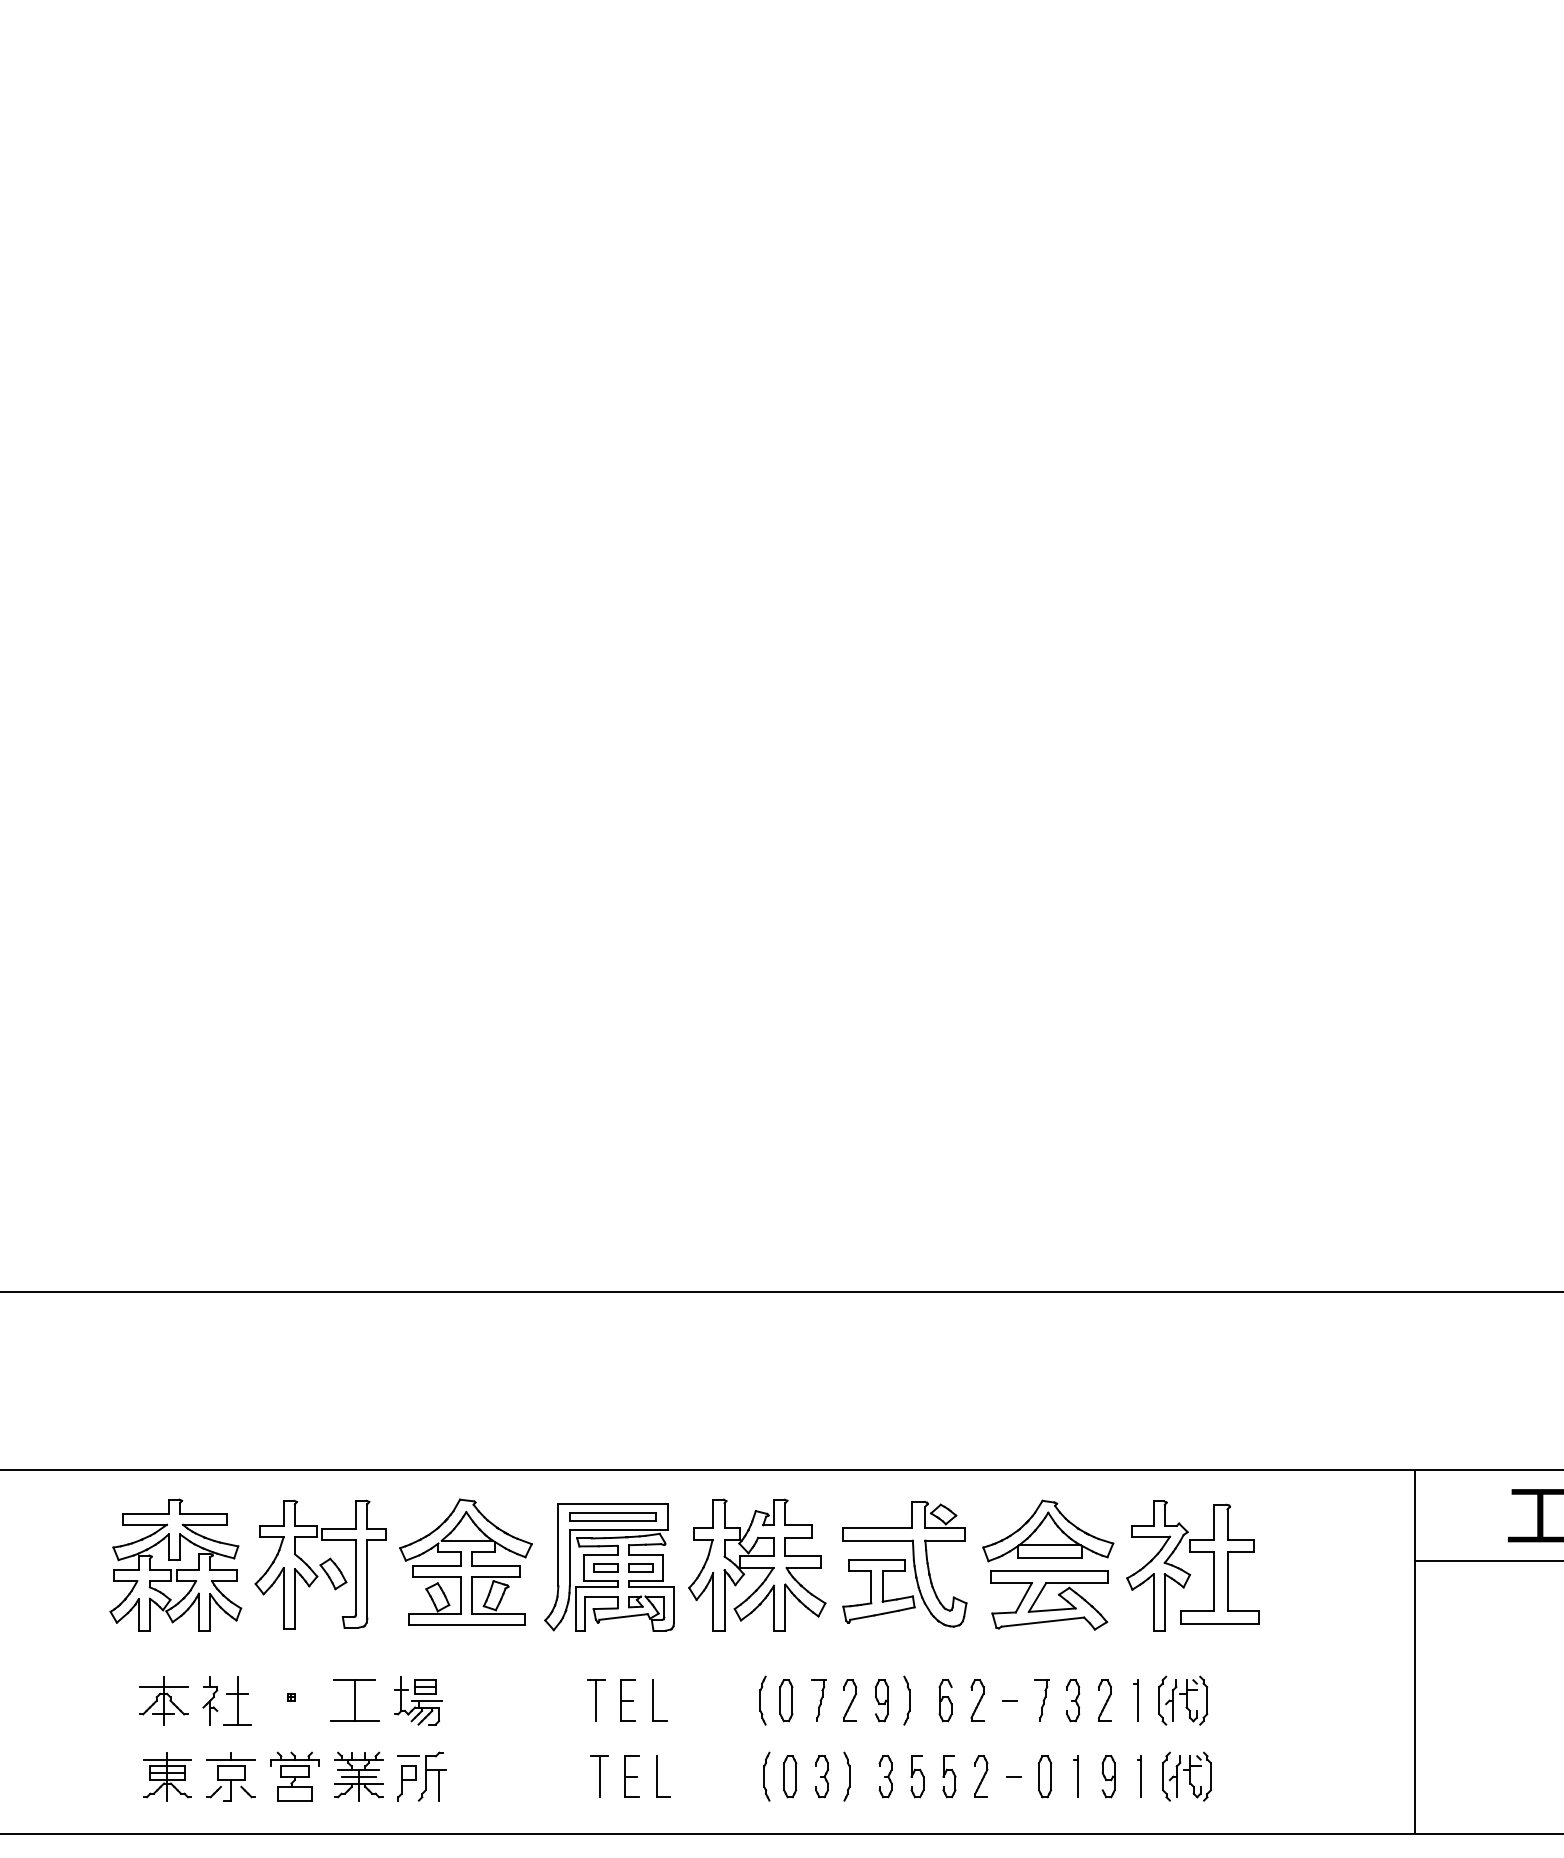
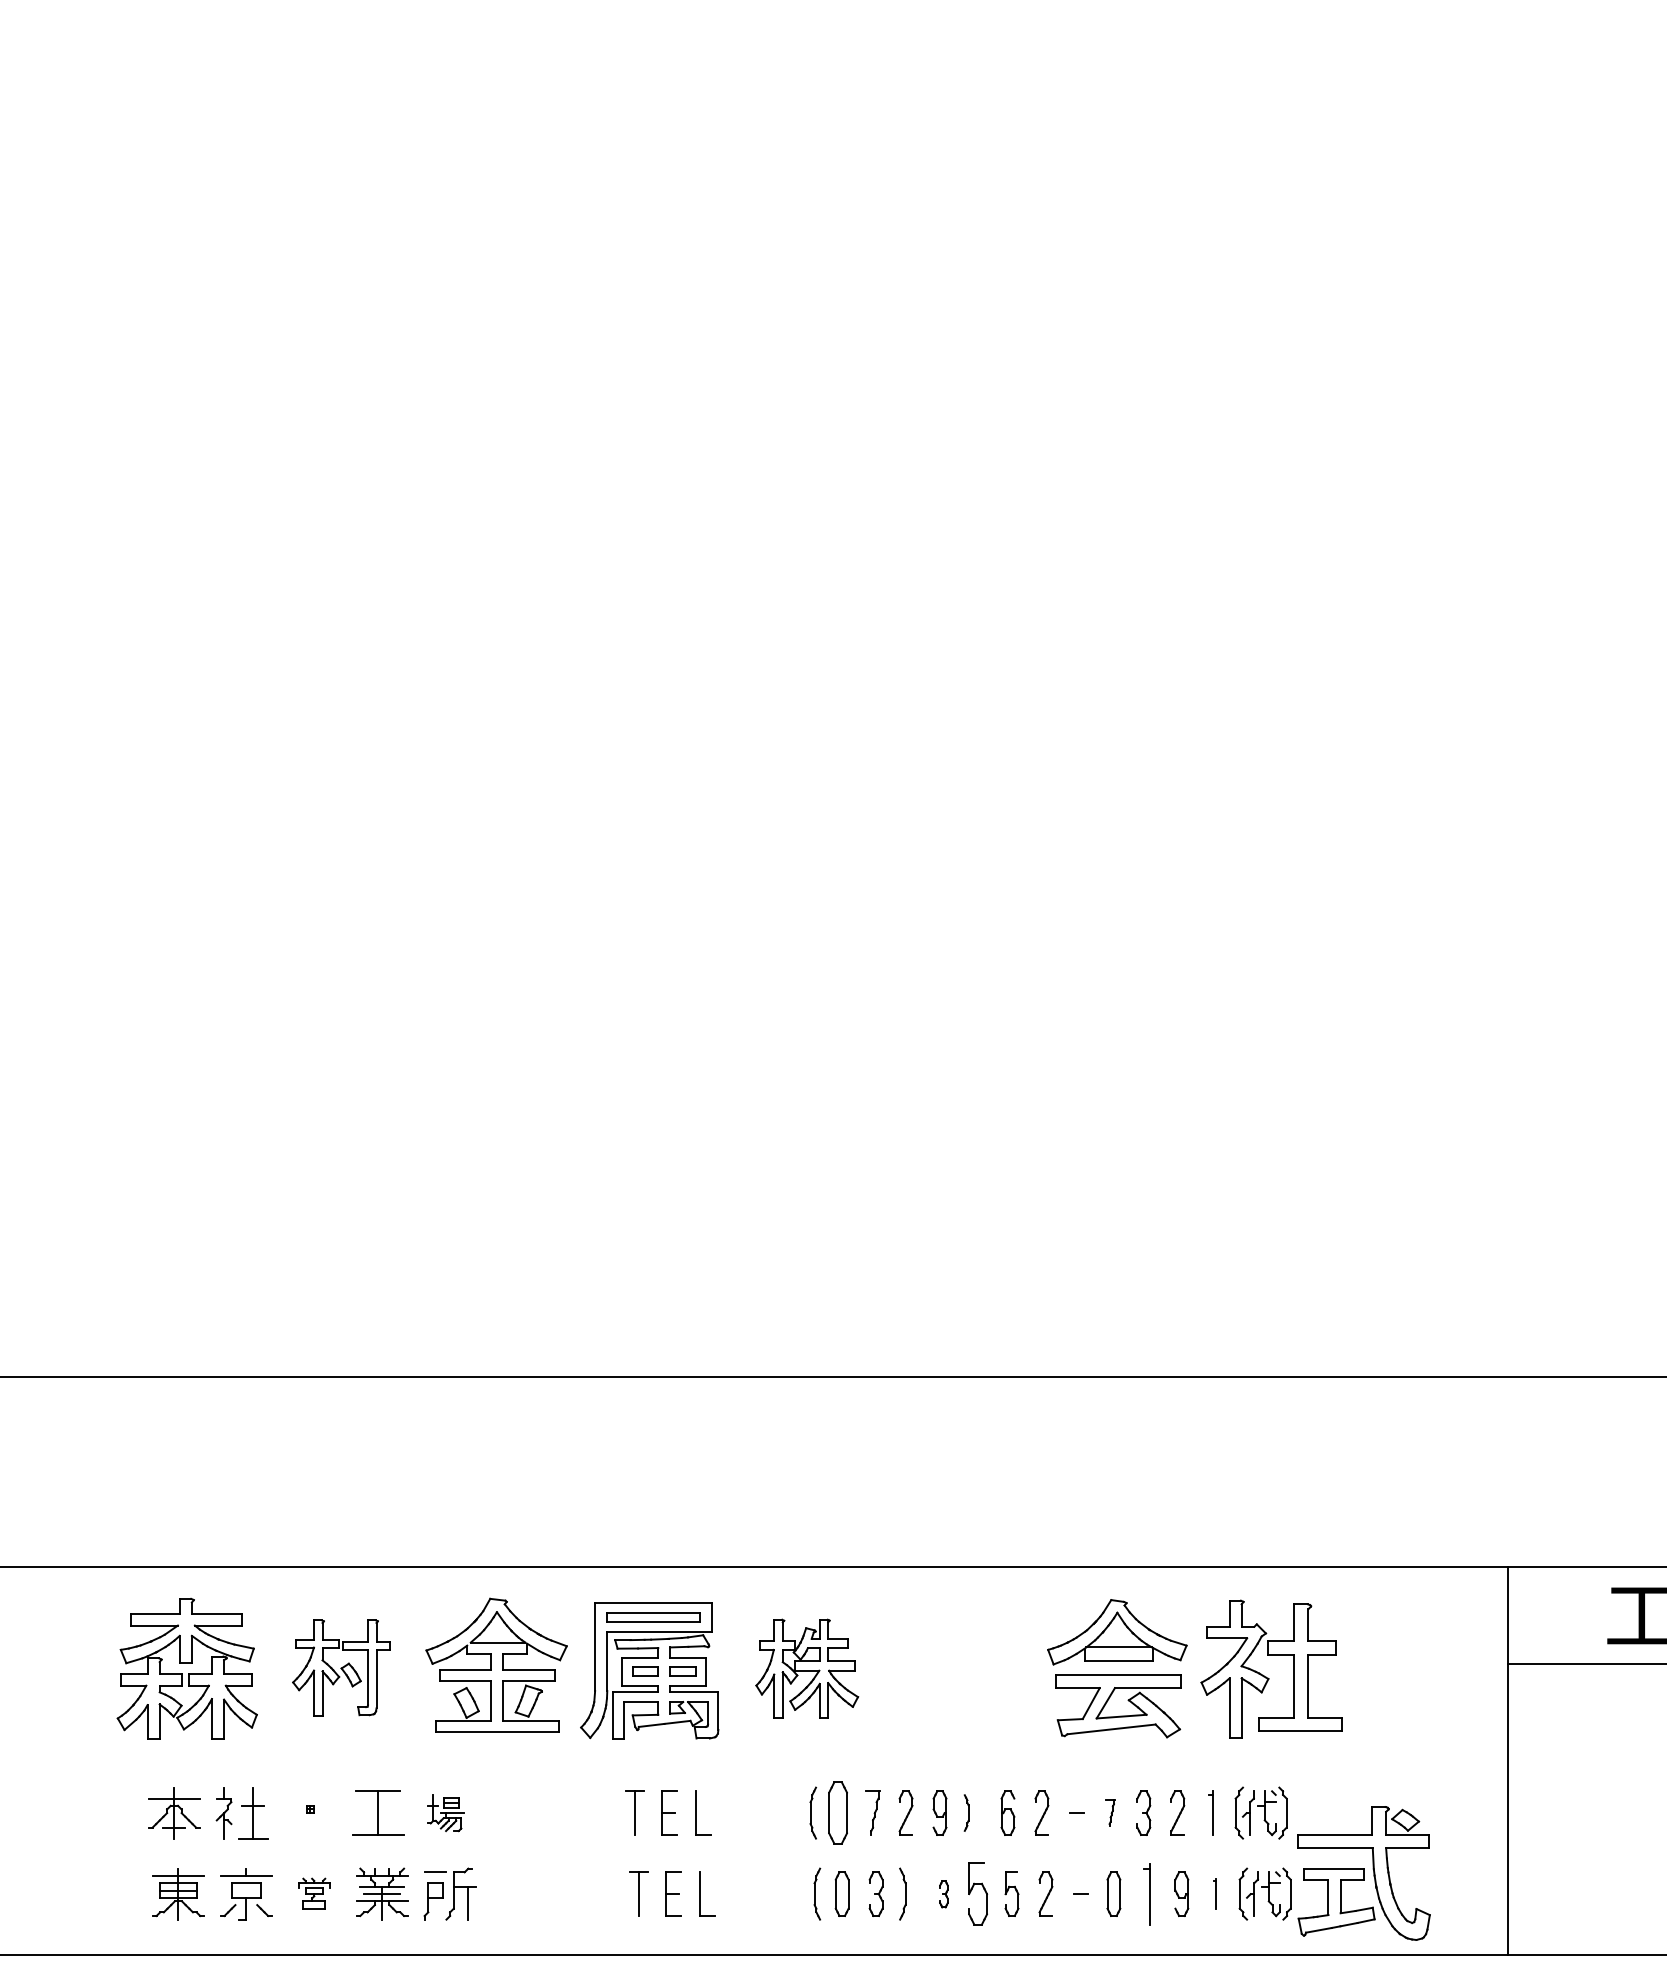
part: (320, 1564) -> (341, 1667), size x0.7
part: (757, 1564) -> (807, 1667), size x0.7
part: (904, 1564) -> (1363, 1873), moved
part: (418, 1700) -> (446, 1812), size x0.7
part: (786, 1700) -> (838, 1812), size x1.4
part: (906, 1700) -> (966, 1812), size x0.7
part: (1041, 1700) -> (1110, 1812), size x0.6
part: (294, 1776) -> (313, 1893), size x0.6
part: (885, 1776) -> (943, 1893), size x0.6
part: (917, 1776) -> (977, 1893), size x1.4
part: (1075, 1776) -> (1146, 1893), size x1.4
part: (1139, 1776) -> (1214, 1893), size x0.7

